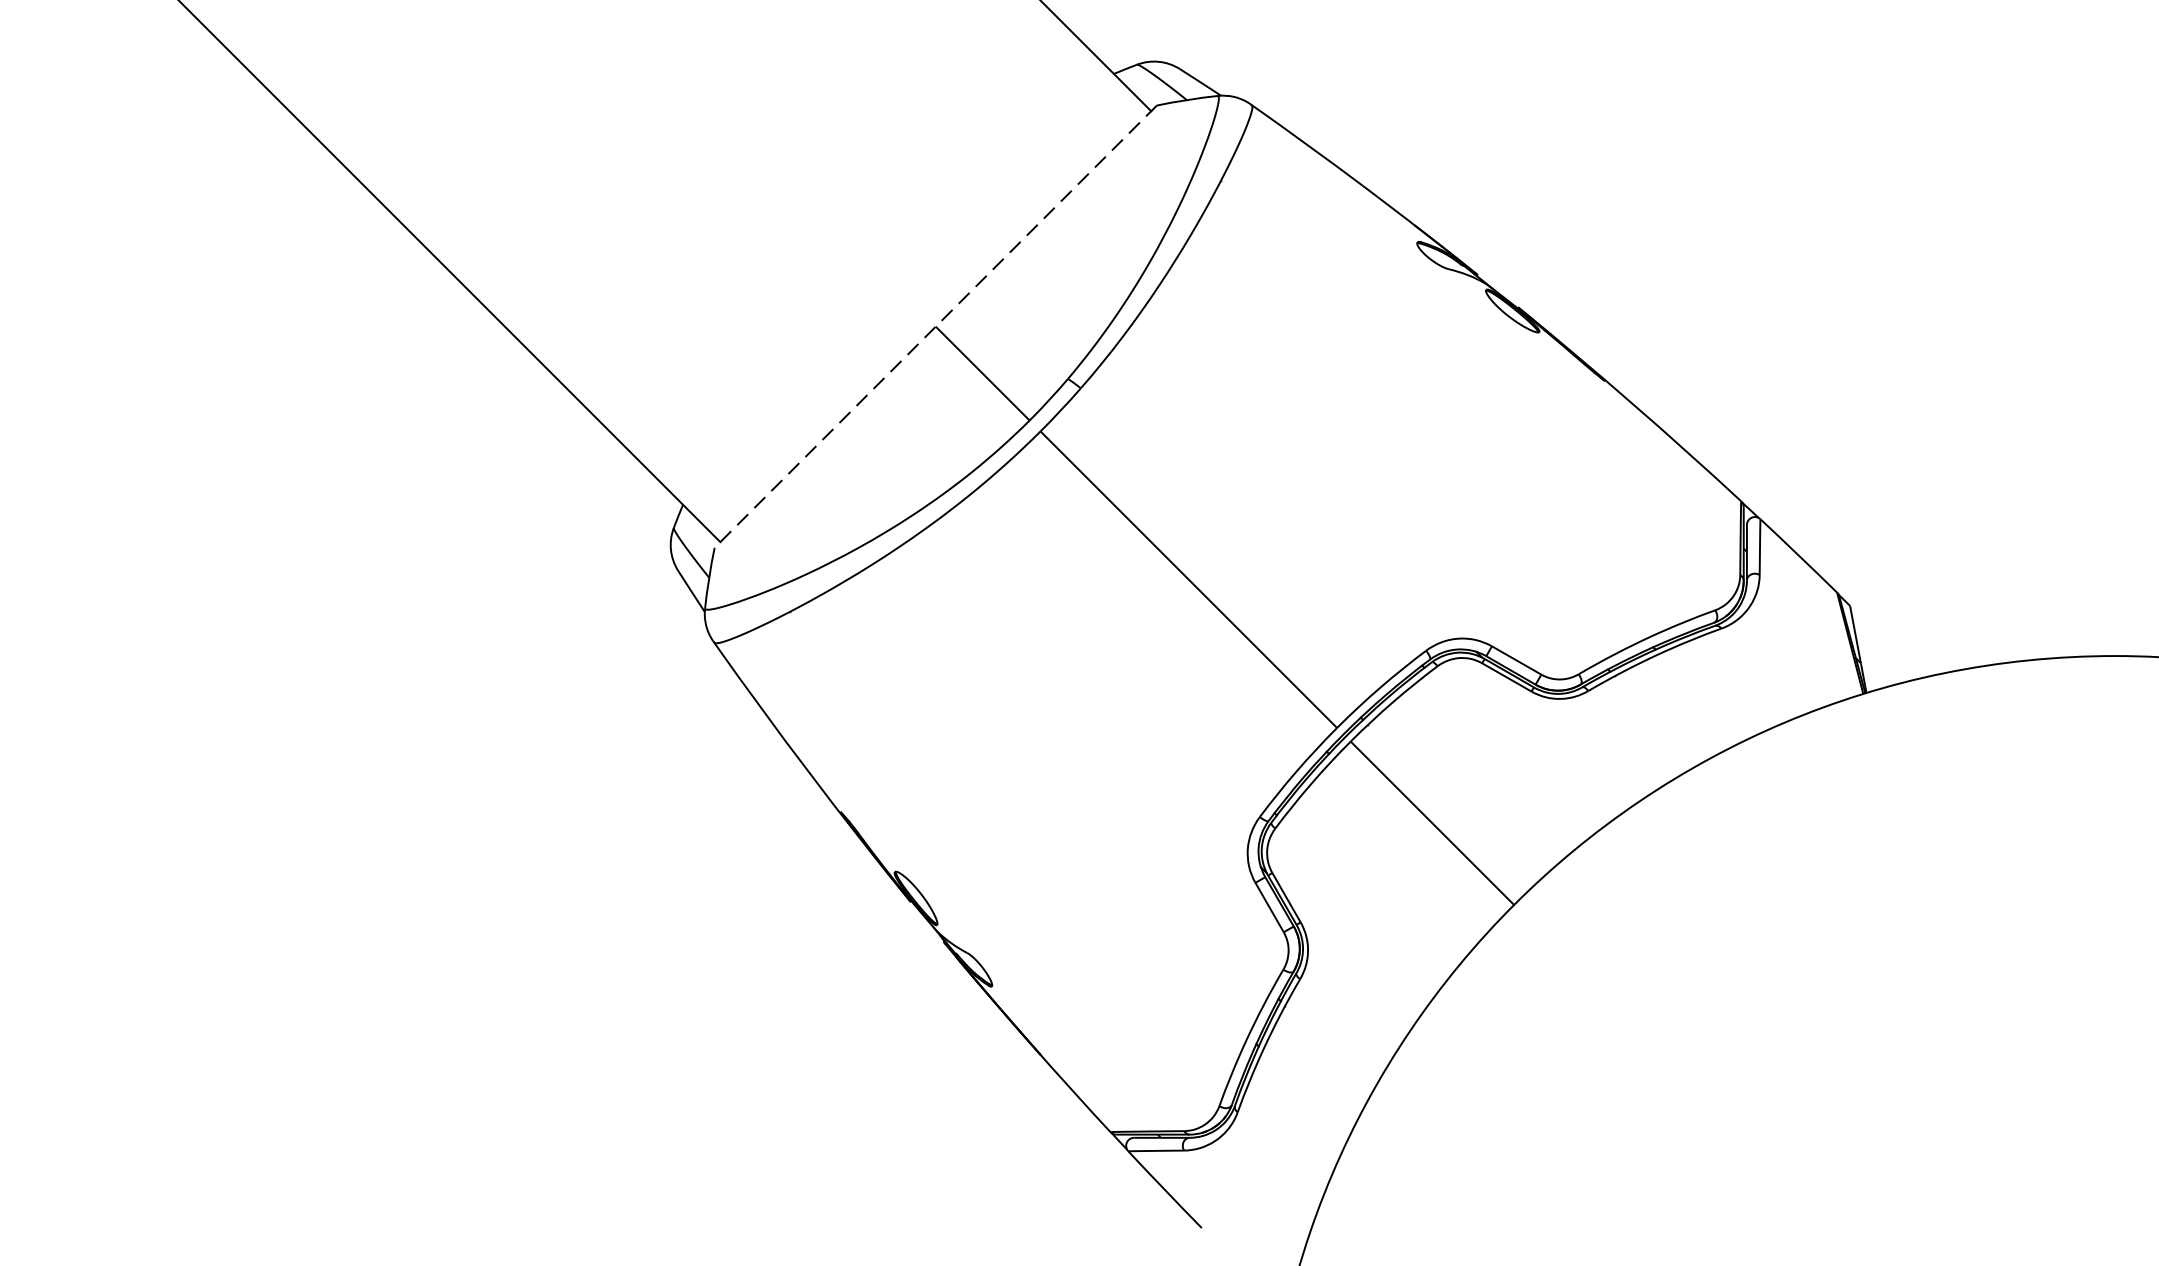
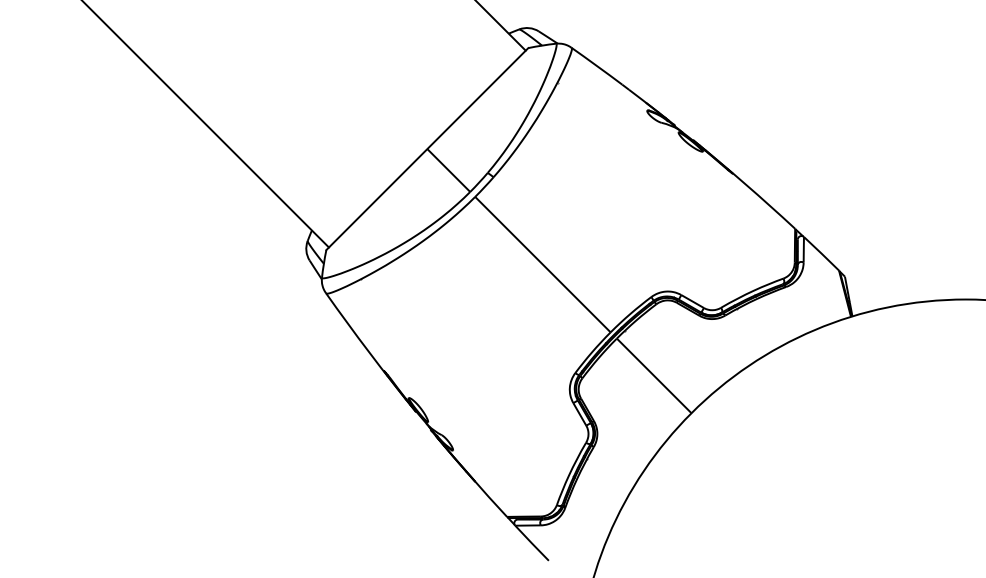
line: (936, 327) -> (427, 149), dashed -> solid

